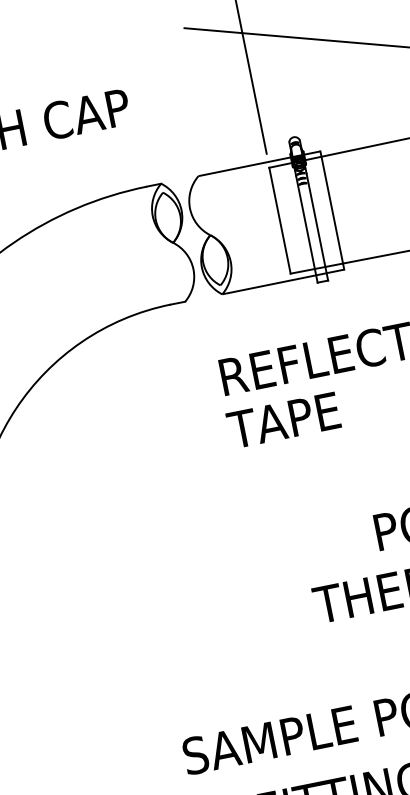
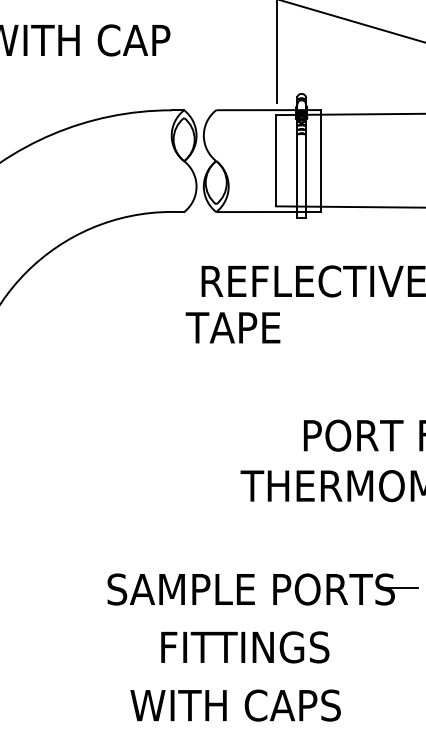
text: (282, 420) -> (232, 327), moved

